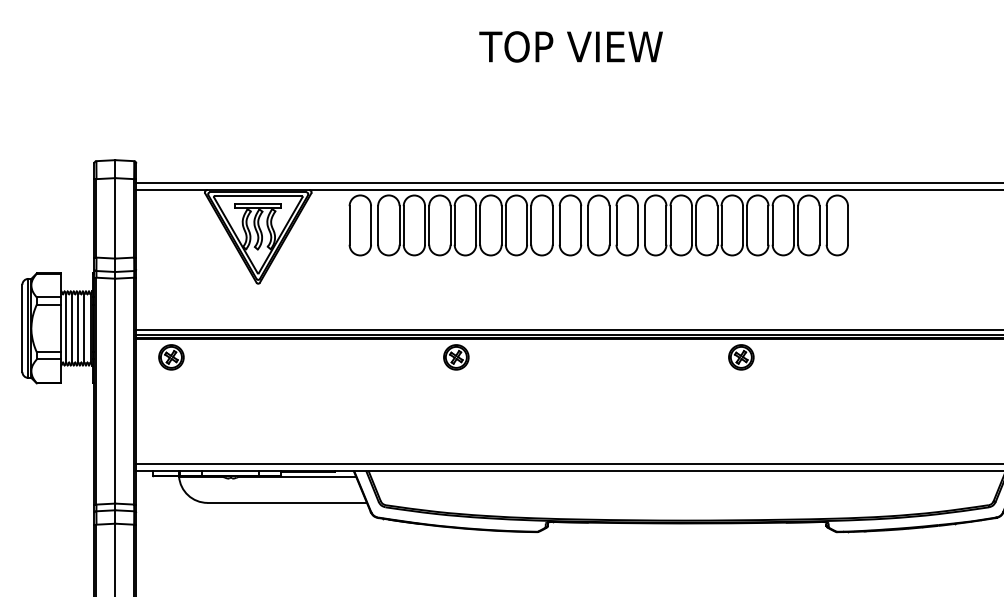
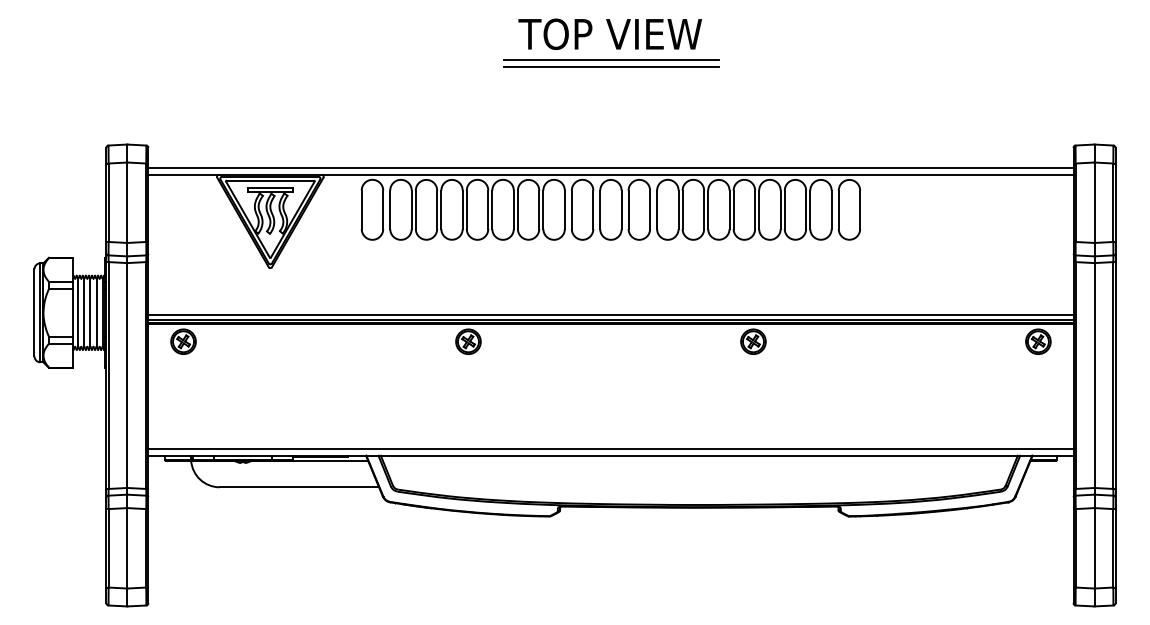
text: (570, 47) -> (609, 34), moved
line: (598, 75) -> (610, 59), added
line: (598, 83) -> (610, 67), added

